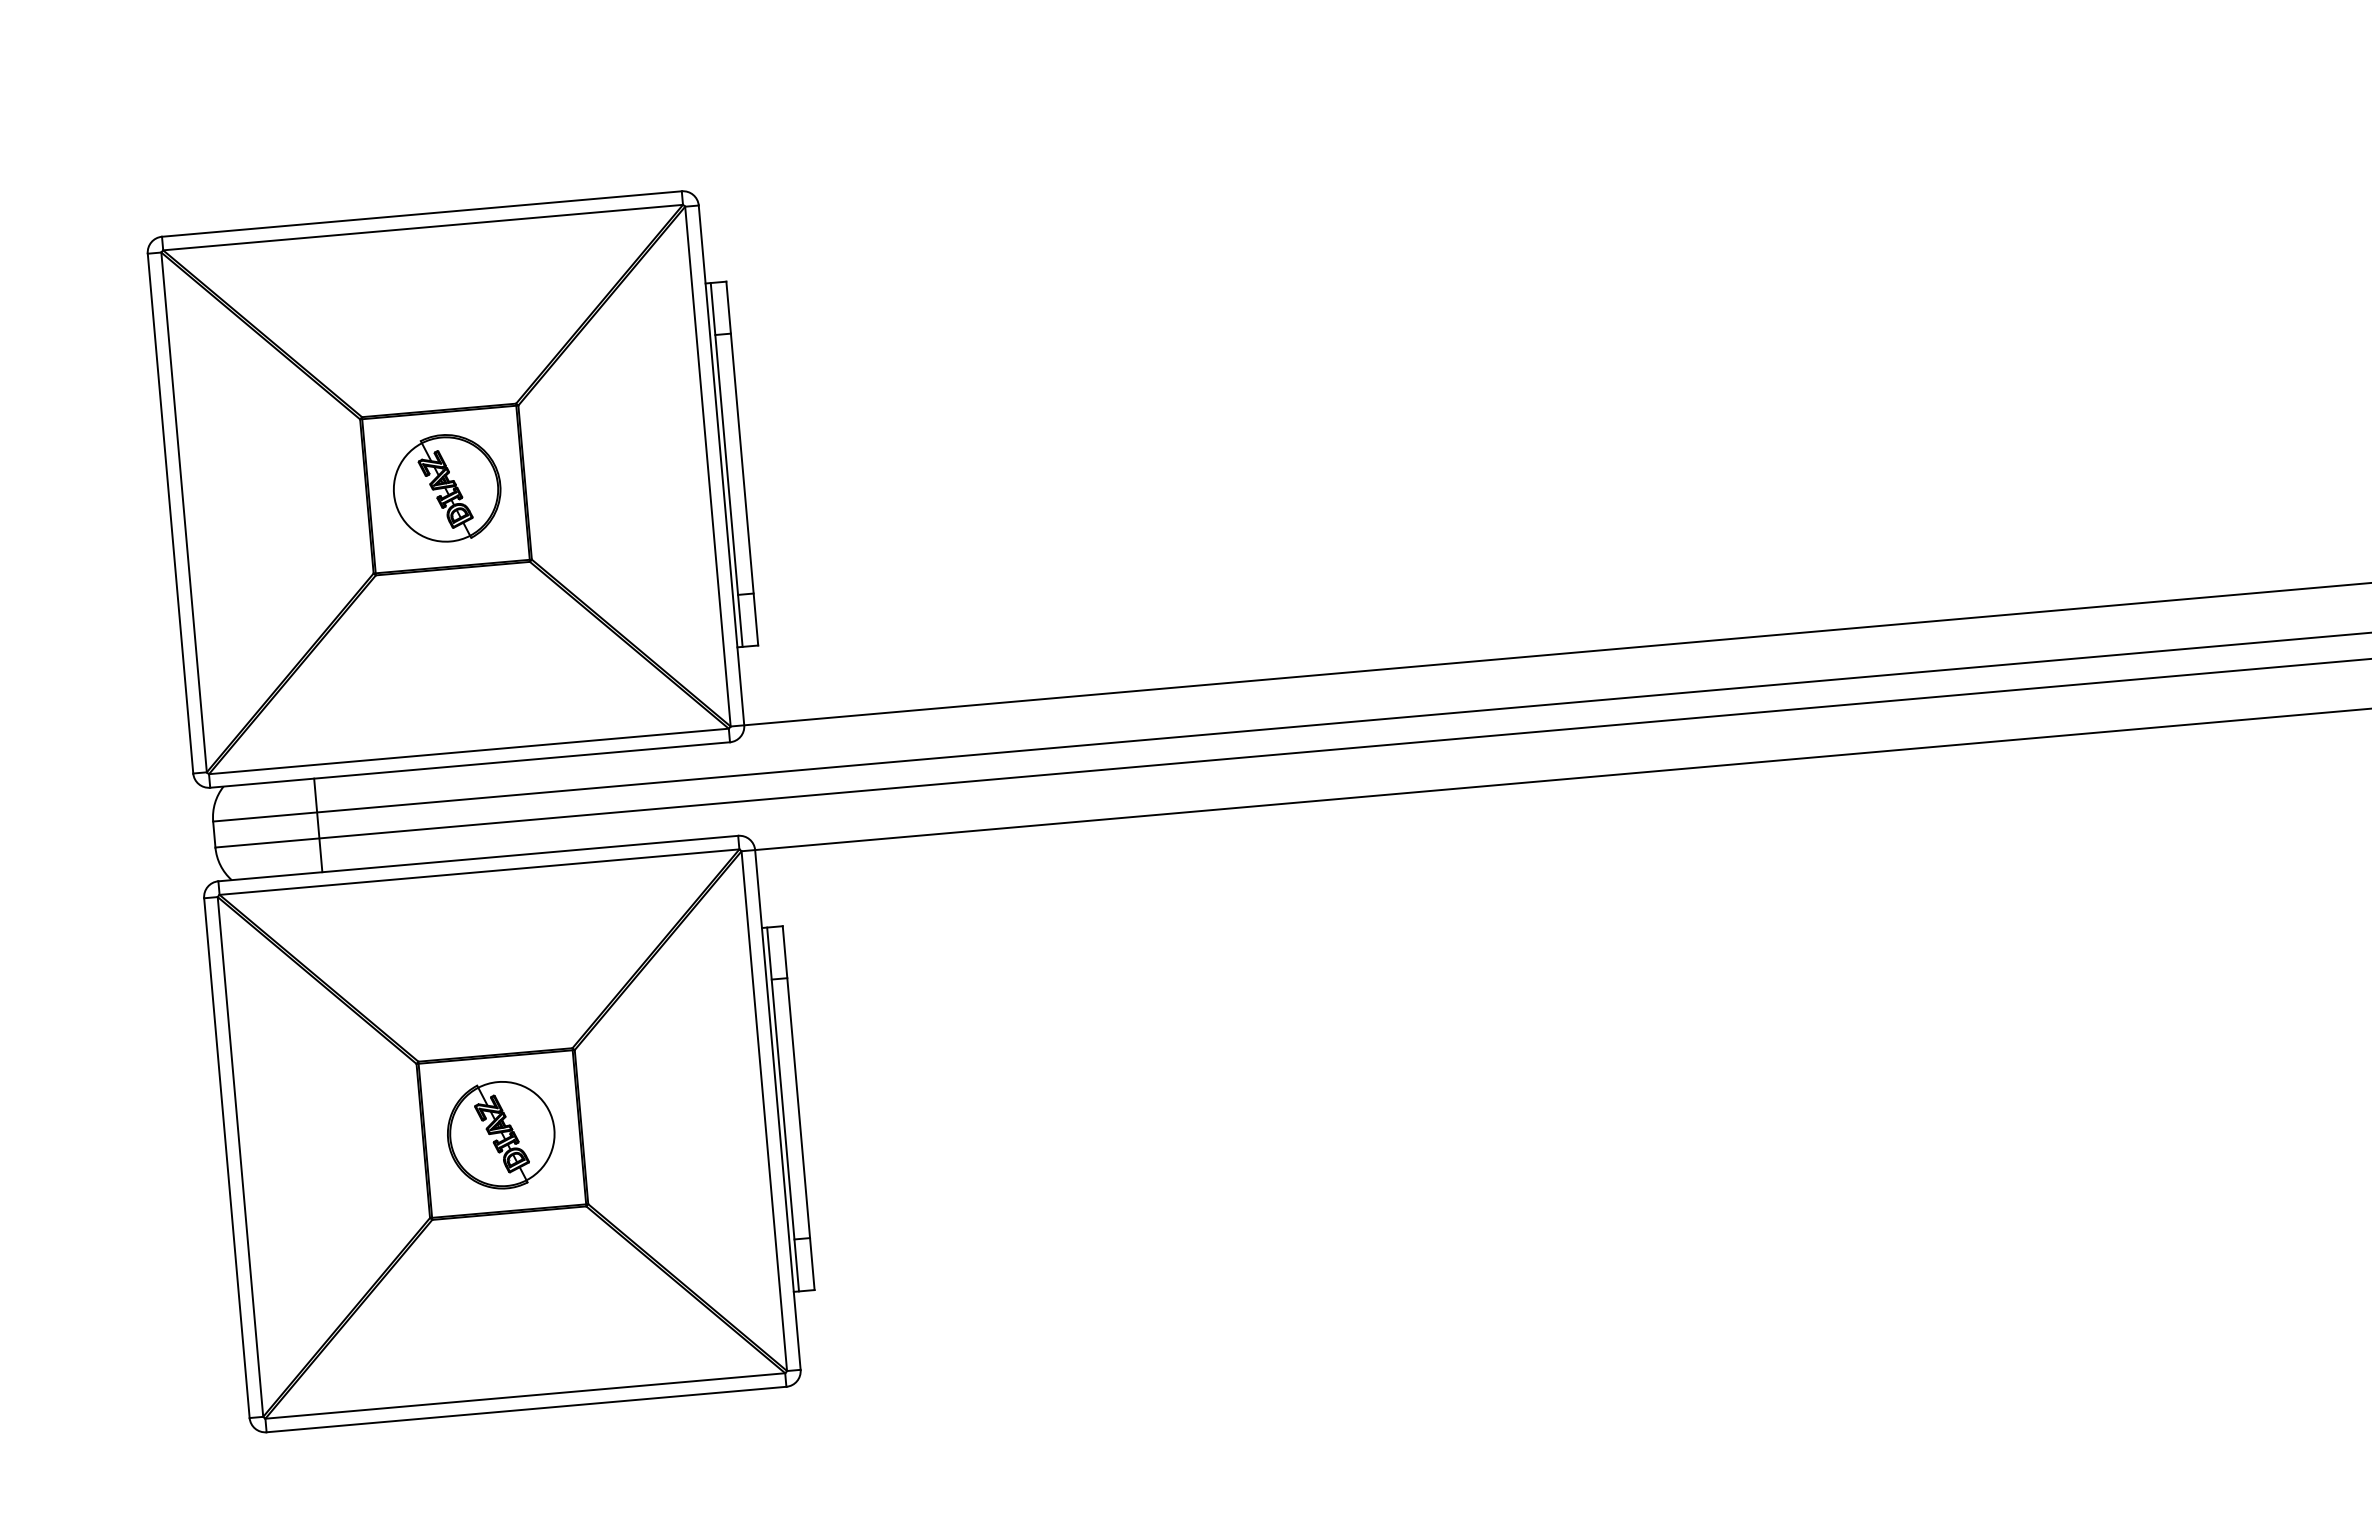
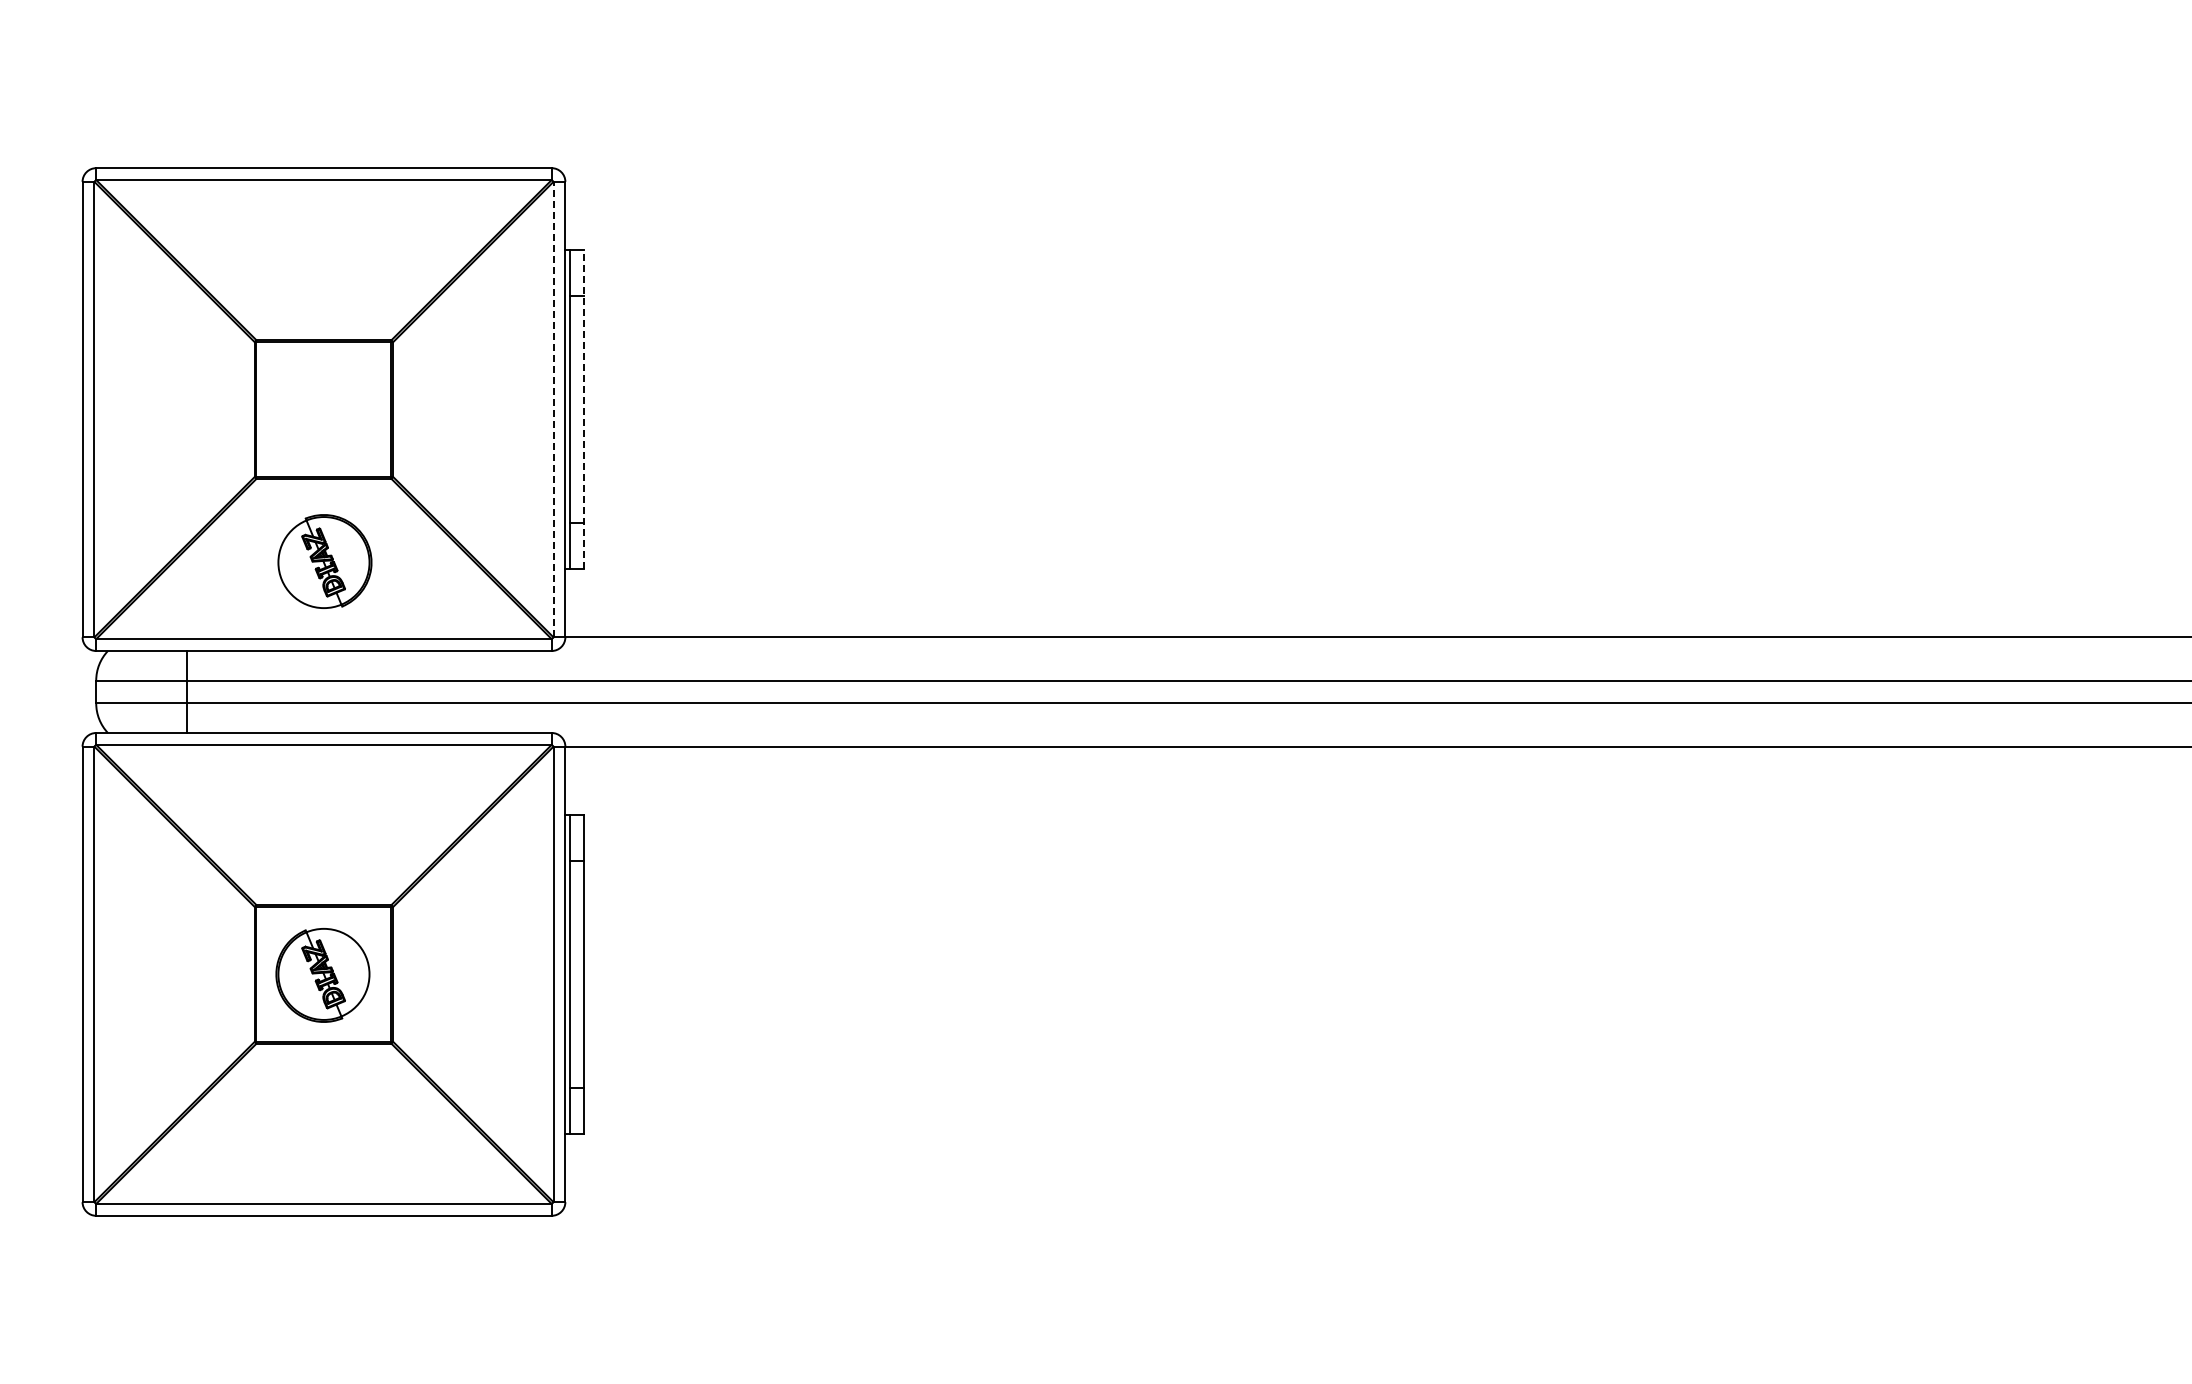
line: (742, 463) -> (583, 409), solid -> dashed
line: (707, 466) -> (553, 409), solid -> dashed
part: (446, 488) -> (324, 561), moved

